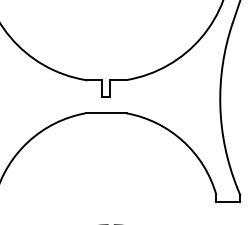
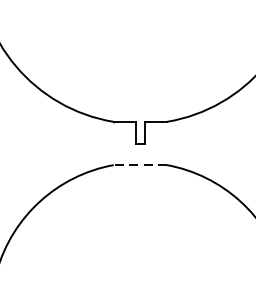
line: (106, 113) -> (140, 165), solid -> dashed

